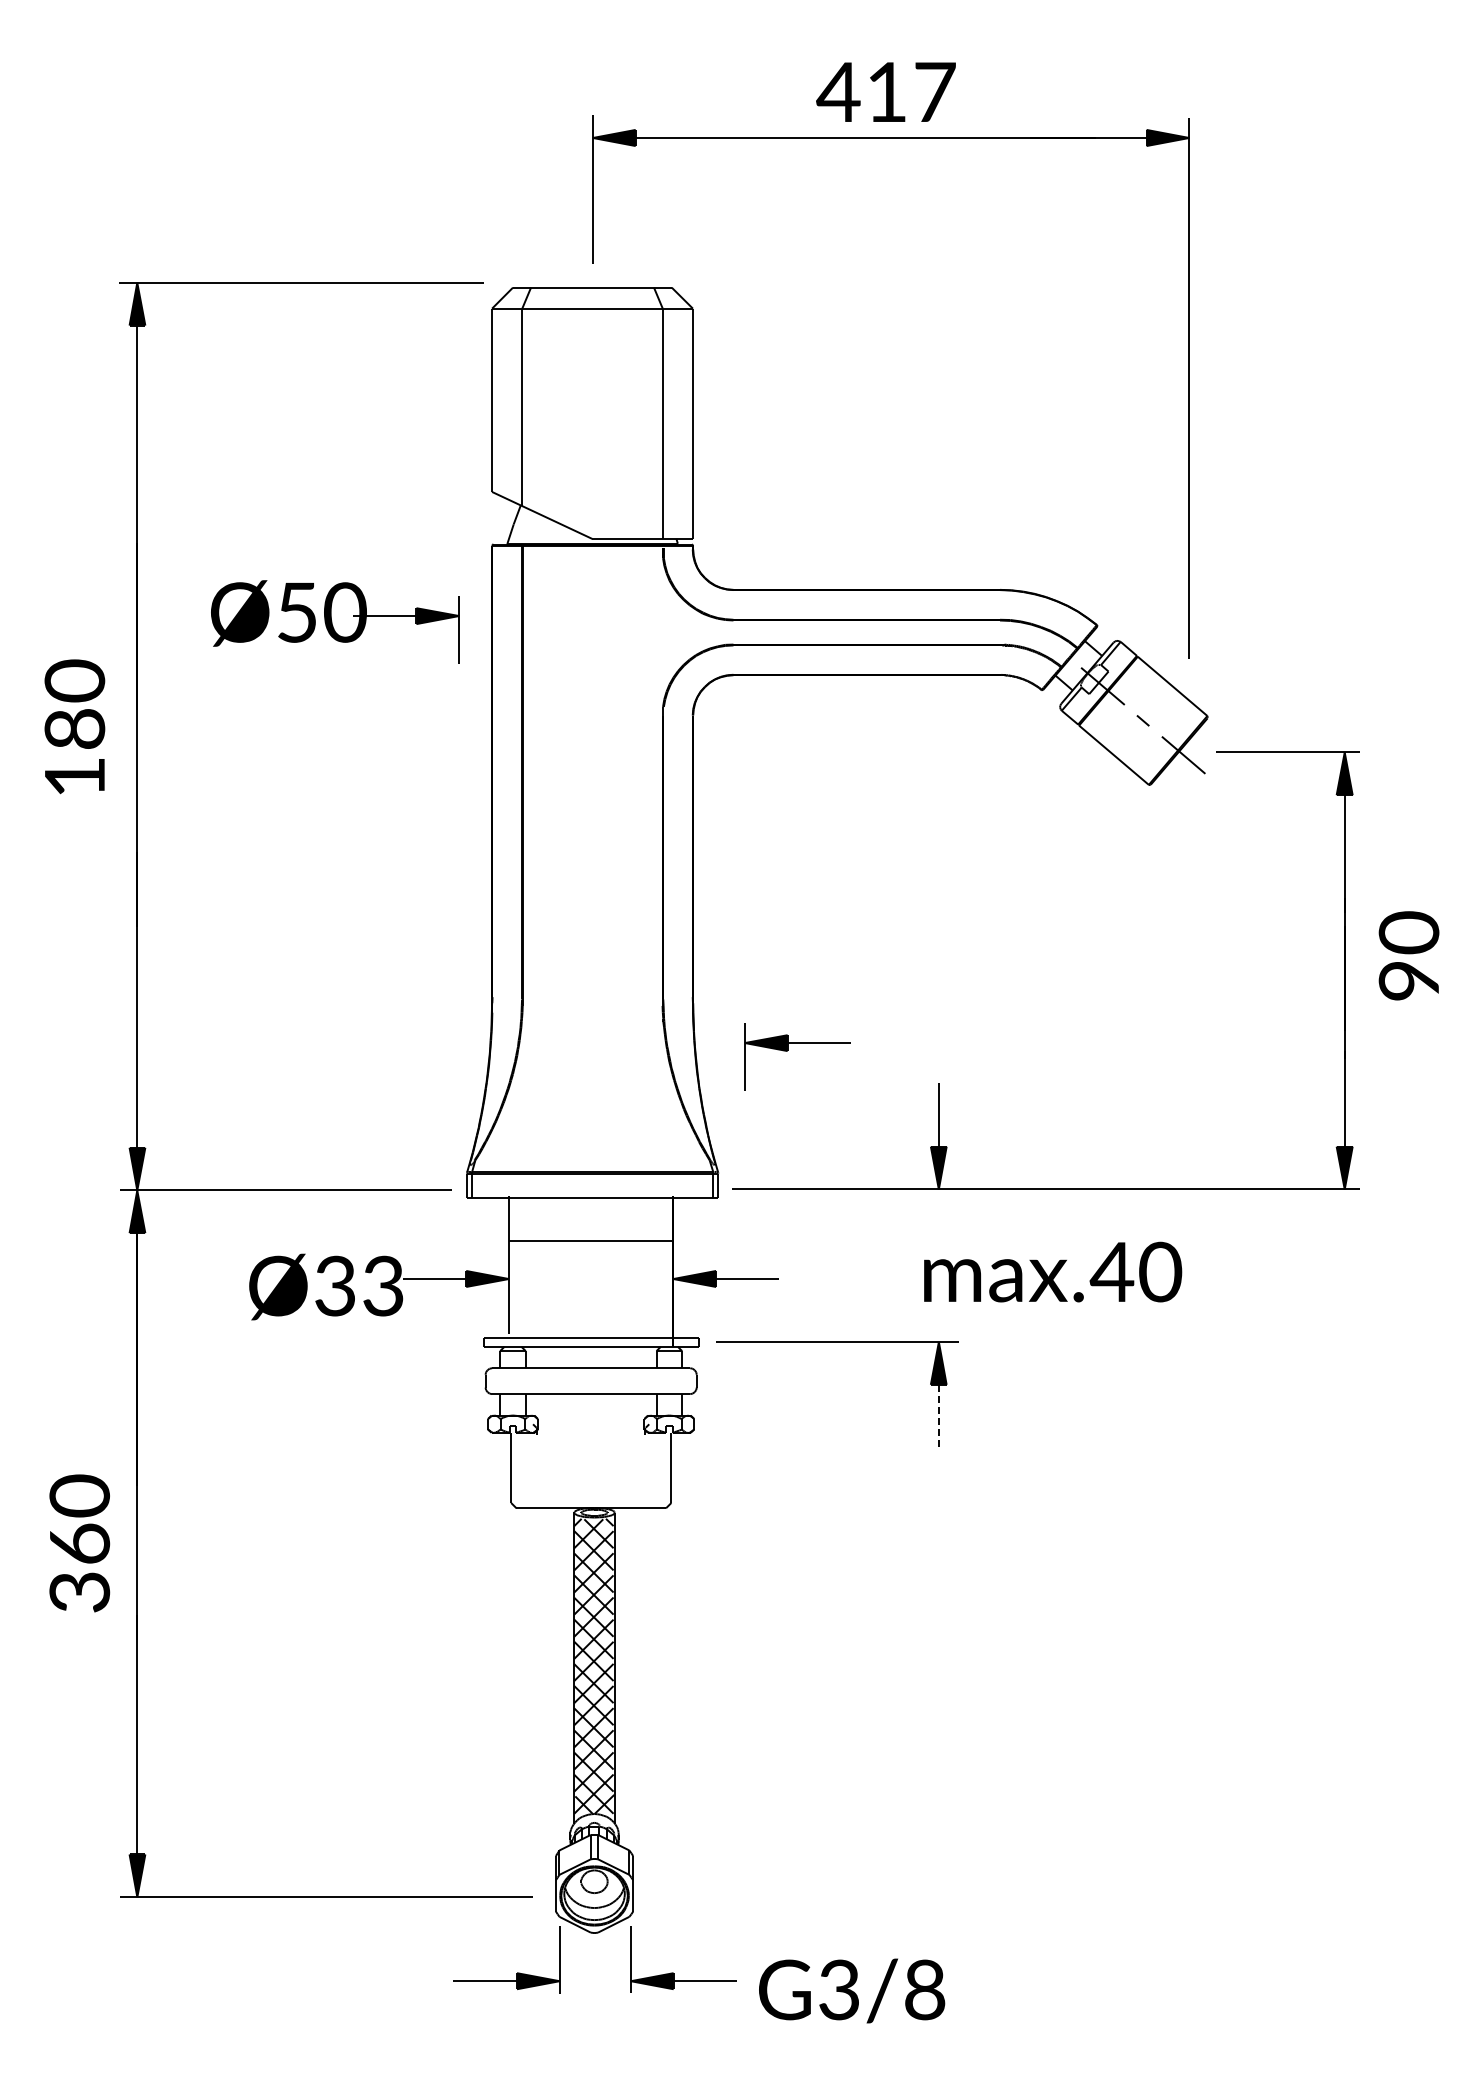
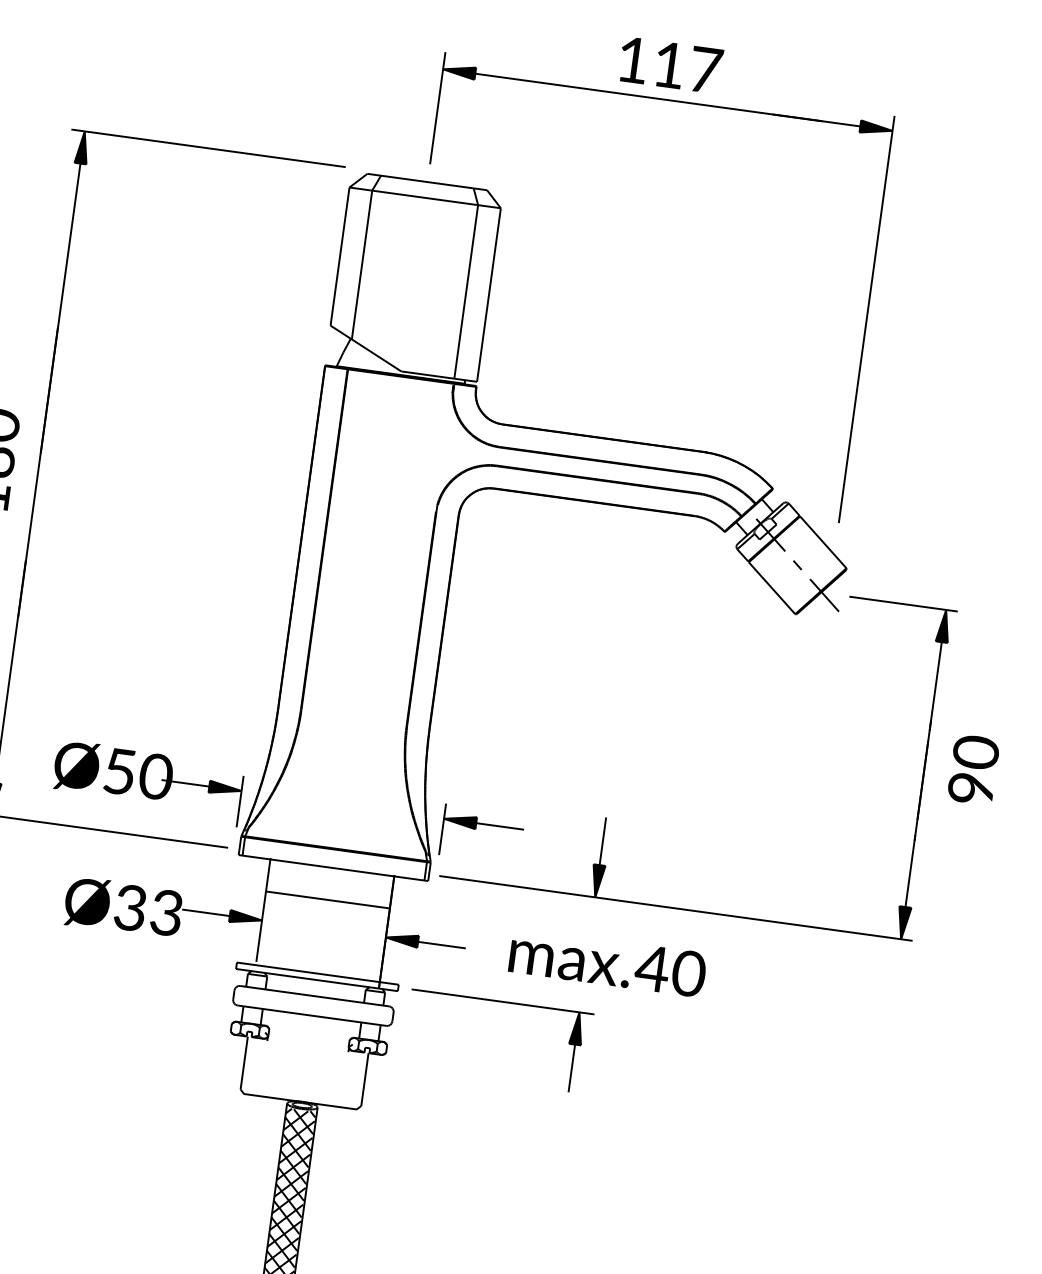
text: (838, 91) -> (632, 59), 417 -> 117
part: (335, 621) -> (147, 782), moved
part: (788, 1050) -> (476, 828), moved
text: (1053, 1271) -> (608, 962), moved
line: (938, 1416) -> (571, 1068), dashed -> solid

